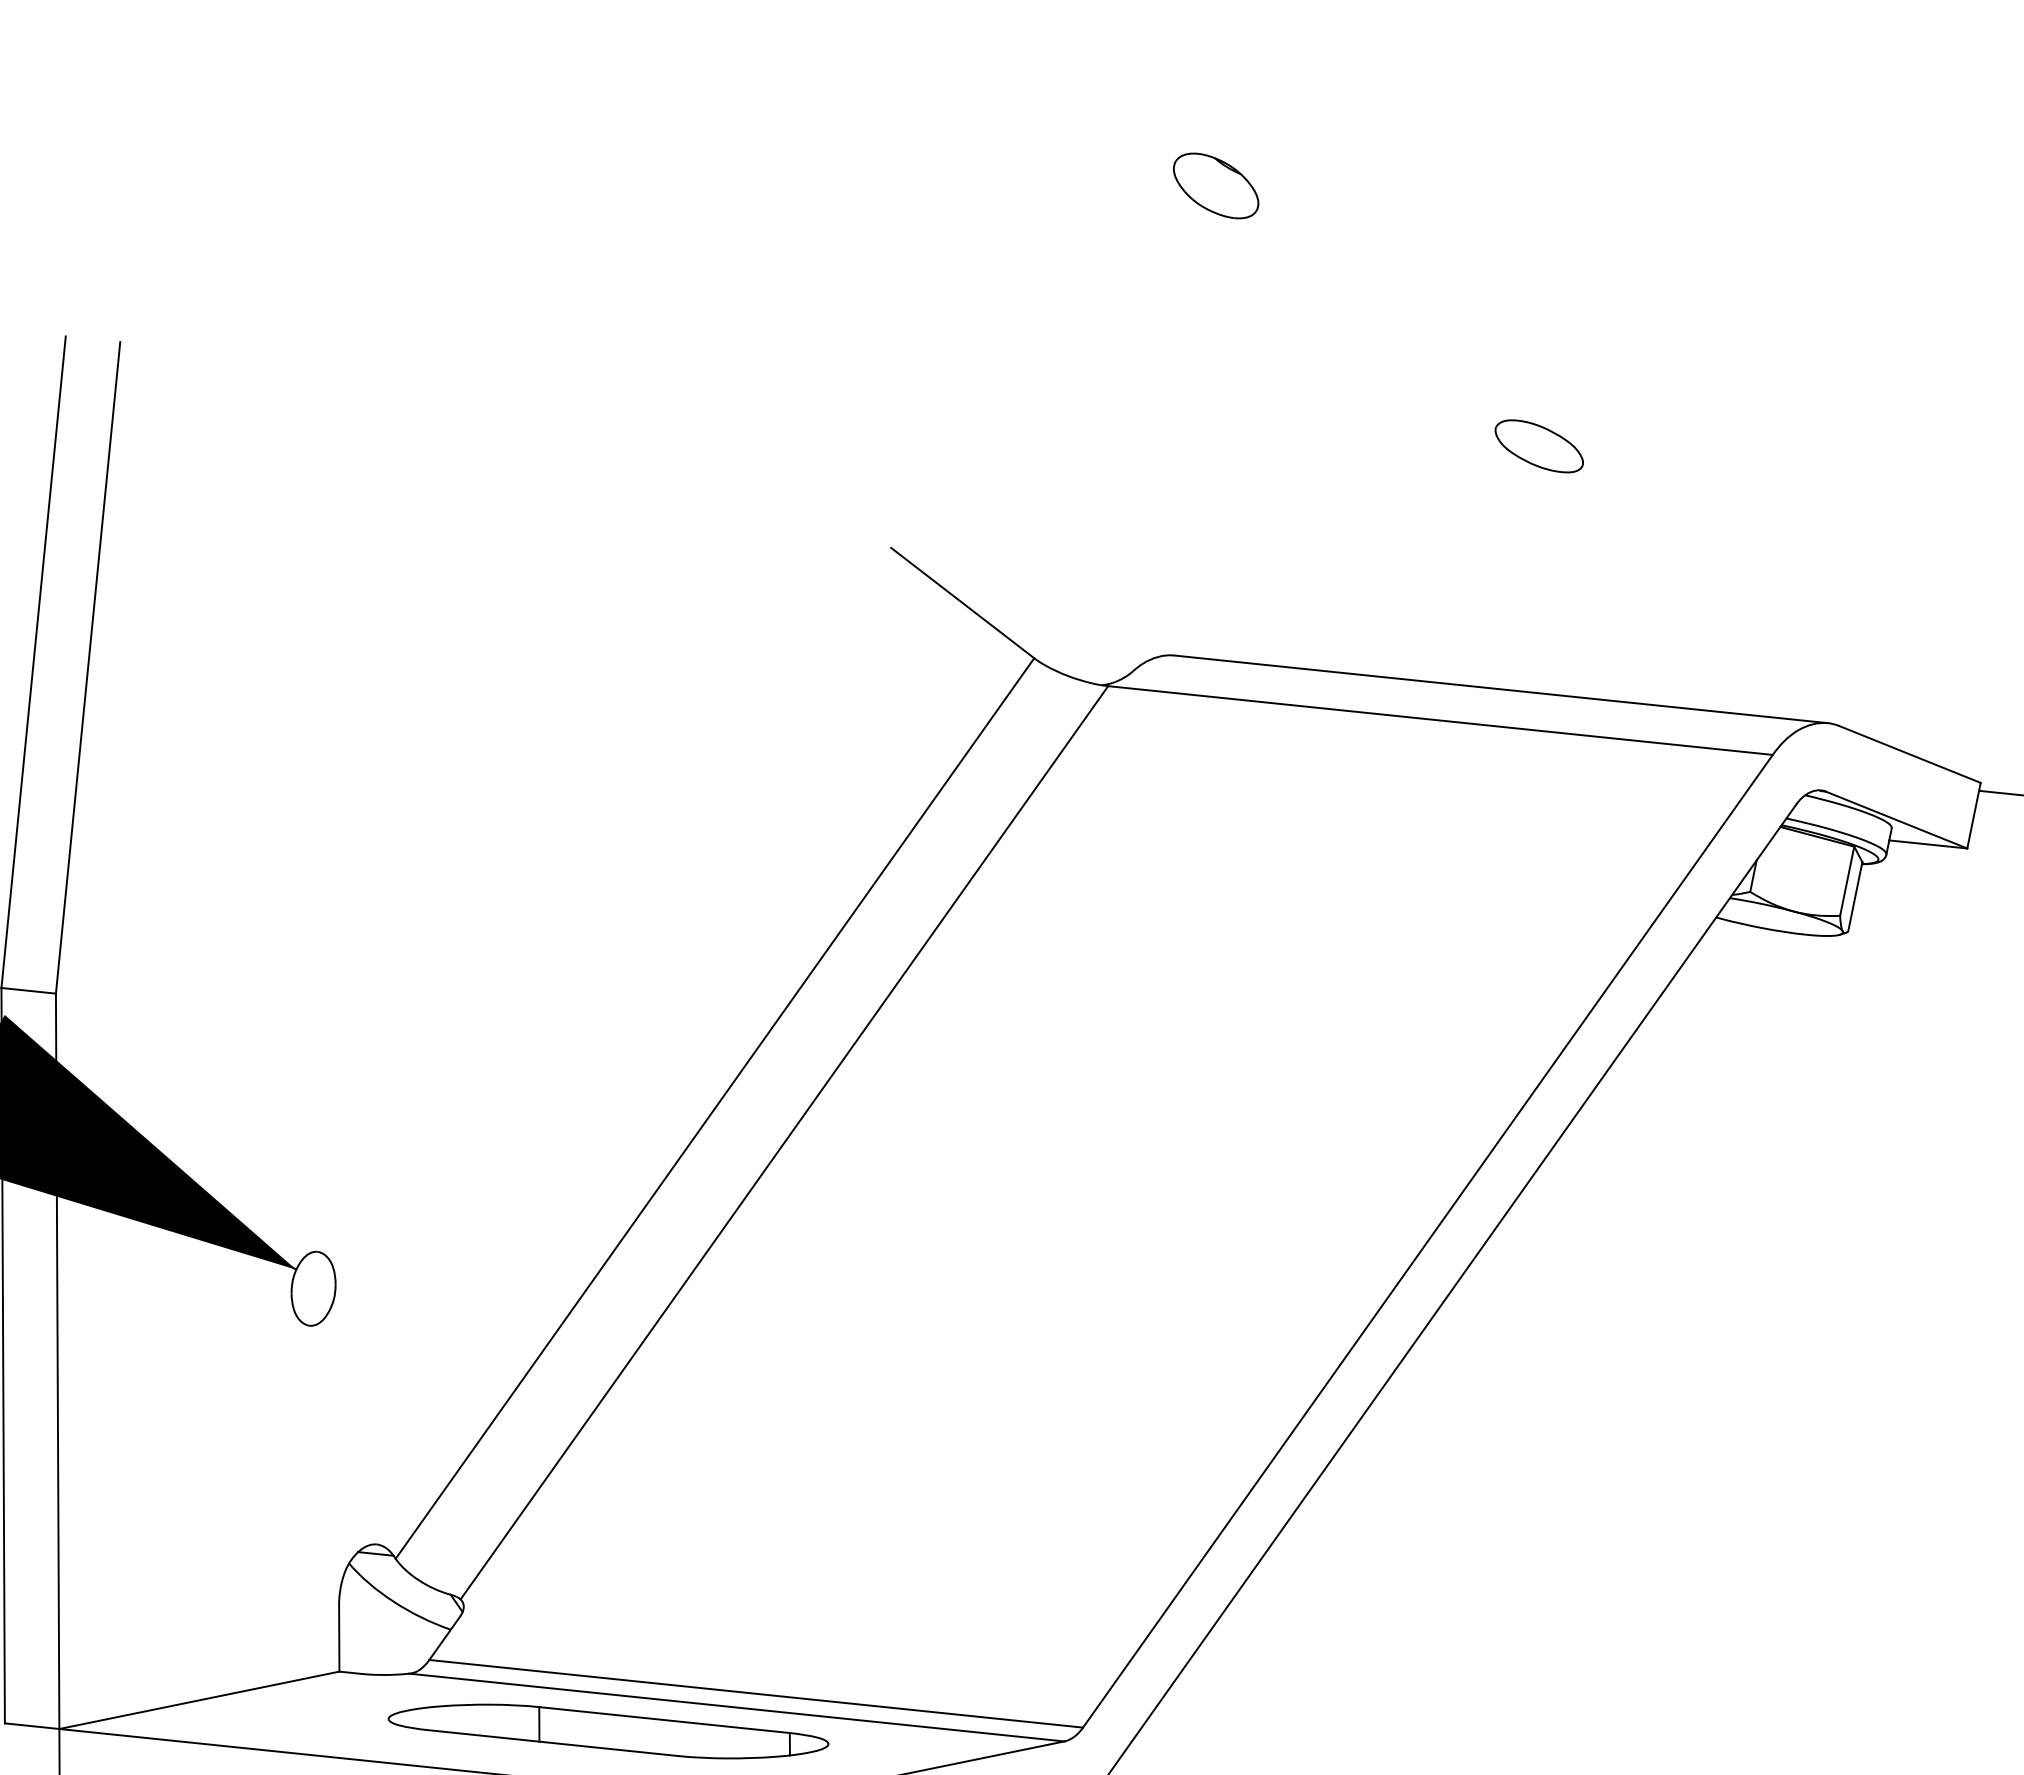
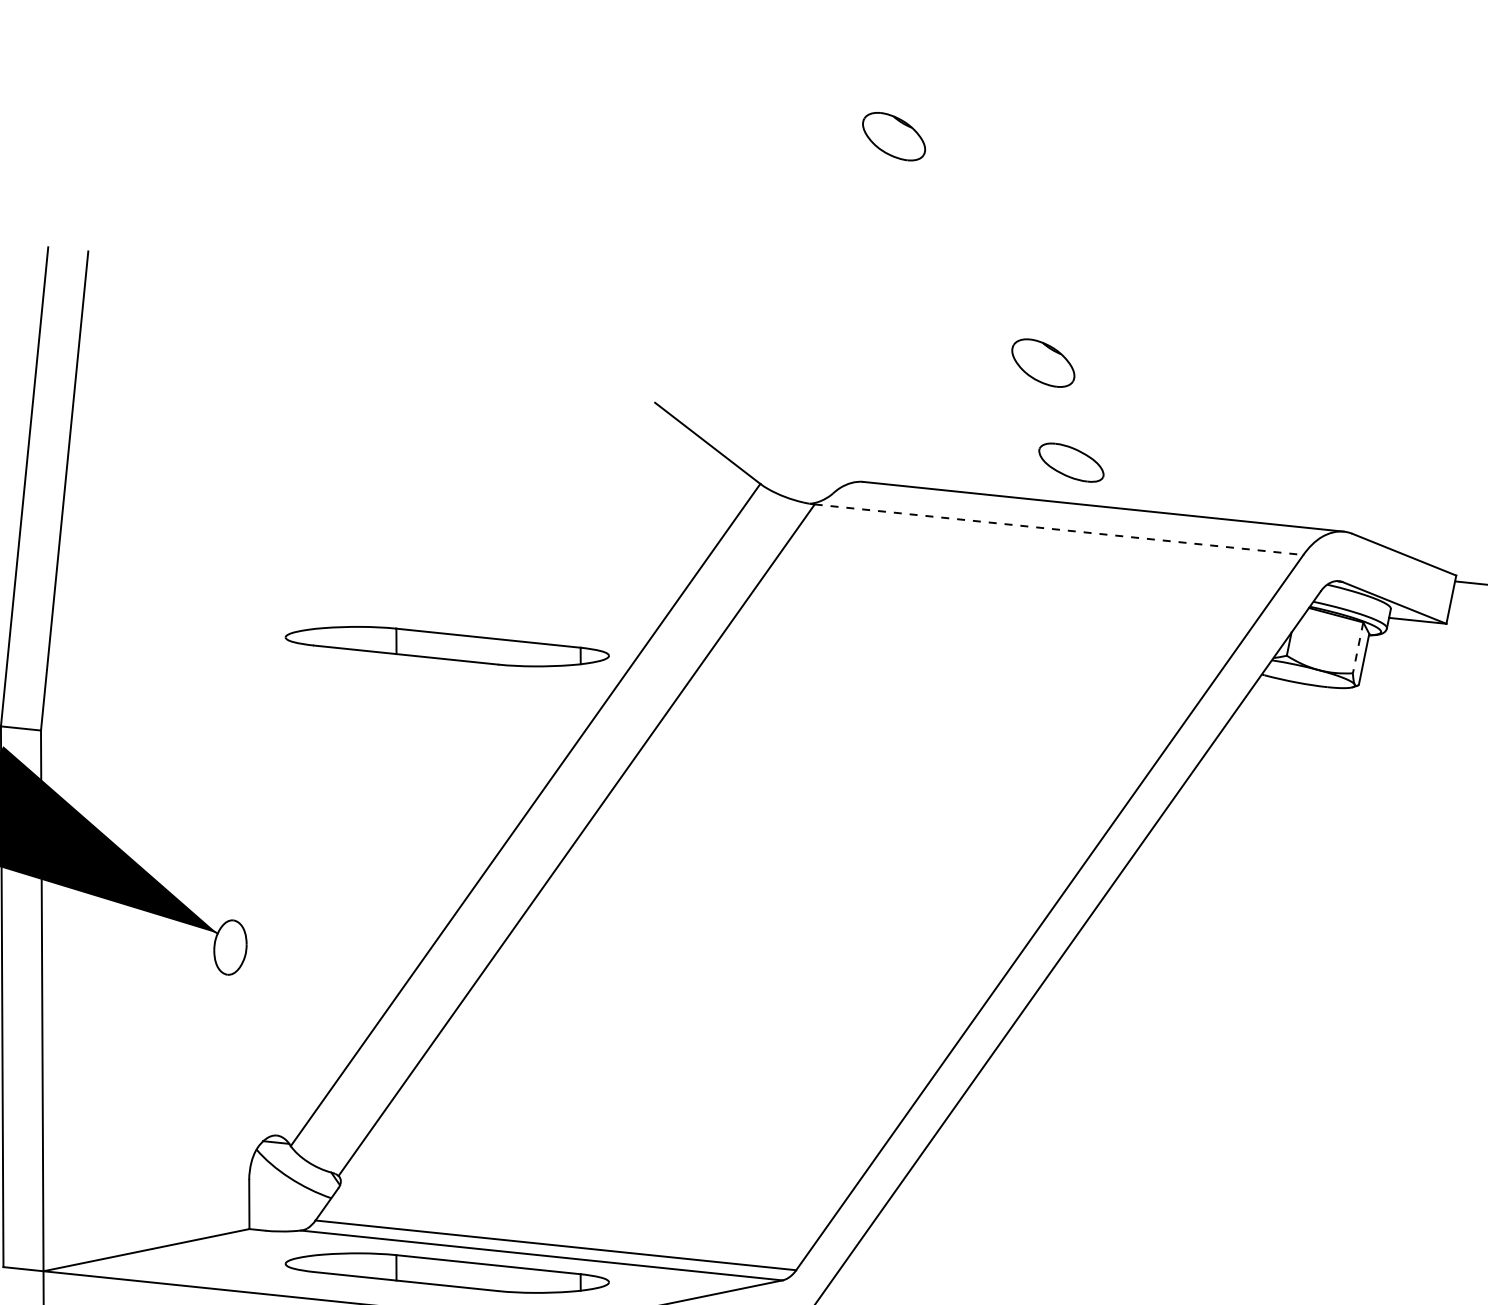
part: (1538, 446) -> (1070, 462), moved
part: (1419, 493) -> (1043, 362), added
line: (1440, 720) -> (1059, 529), solid -> dashed
part: (608, 879) -> (447, 646), added
line: (1847, 881) -> (1358, 648), solid -> dashed

